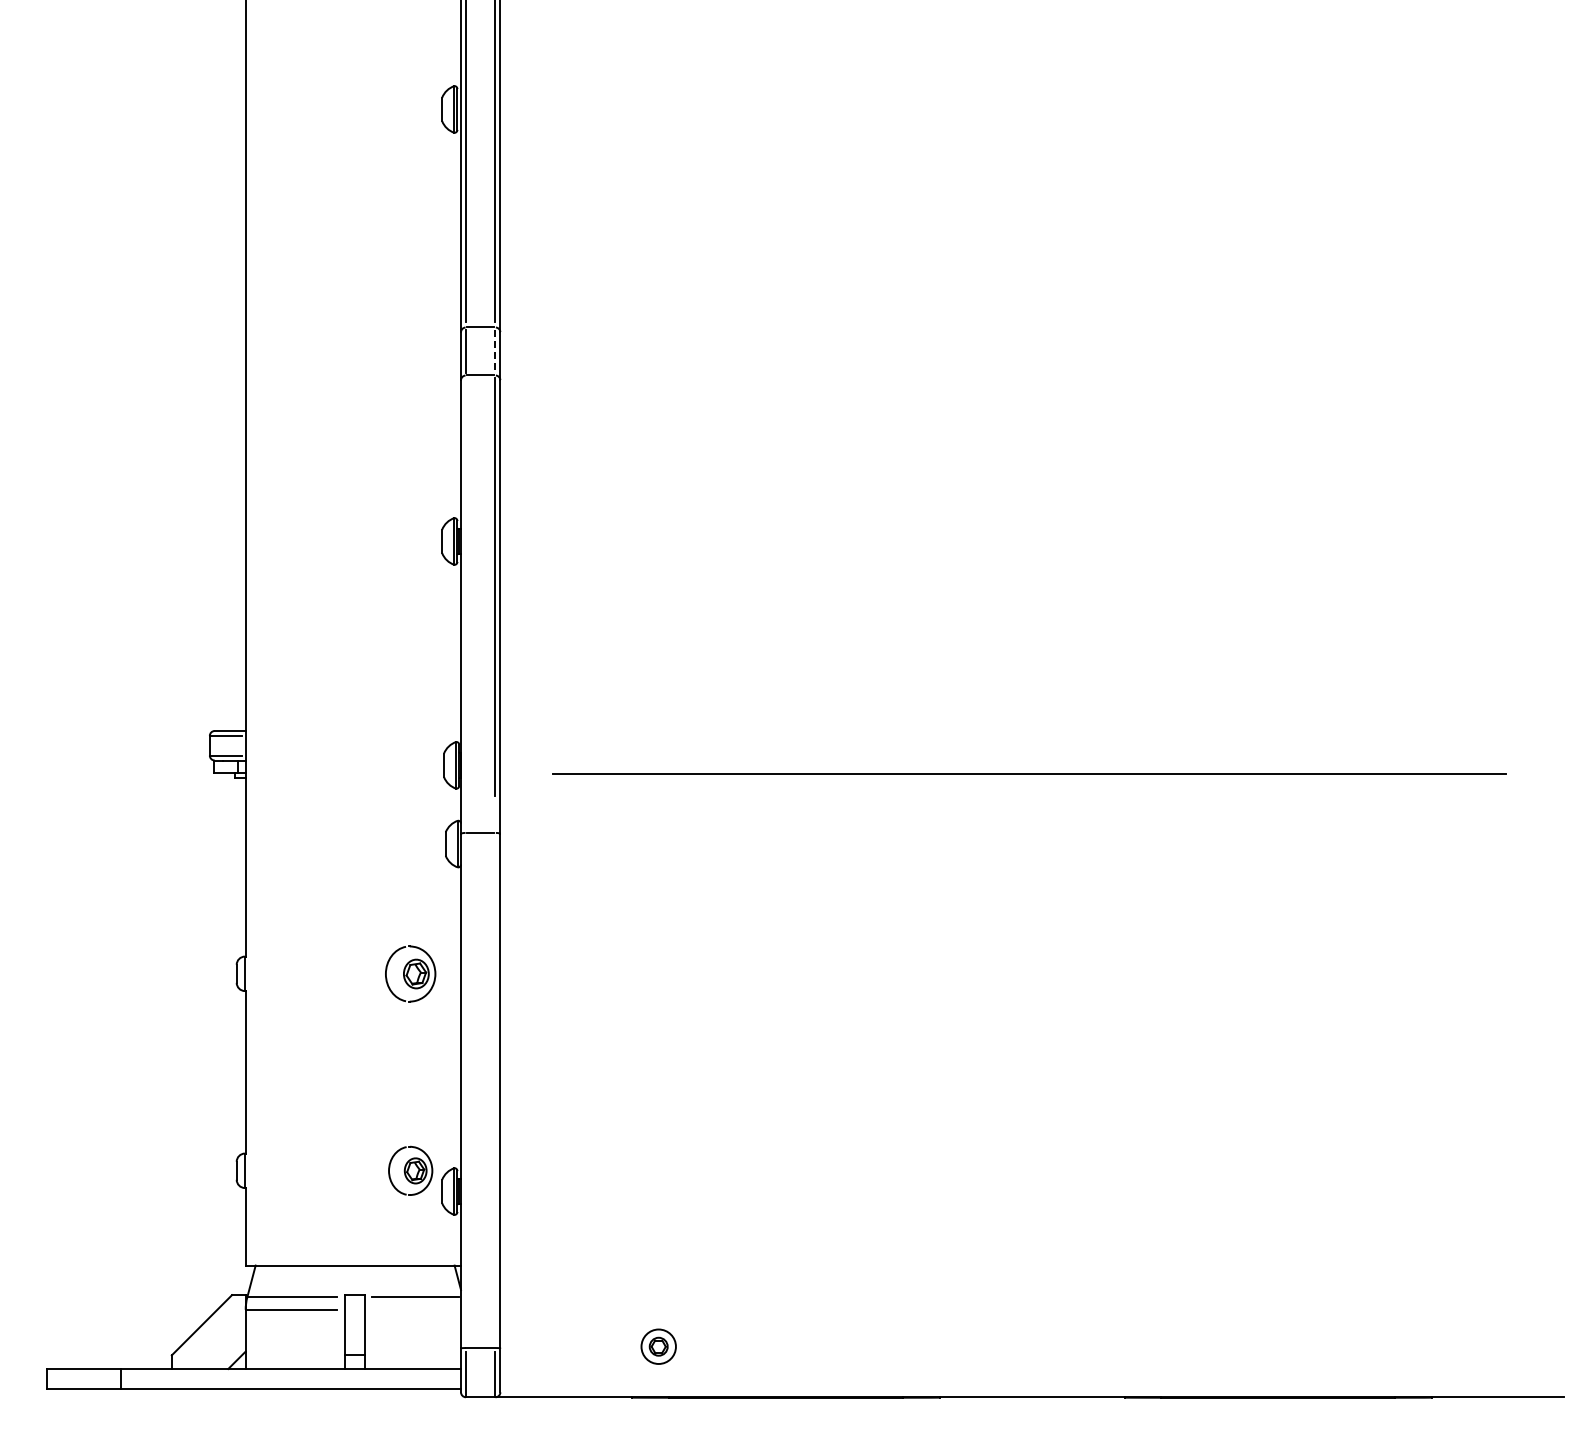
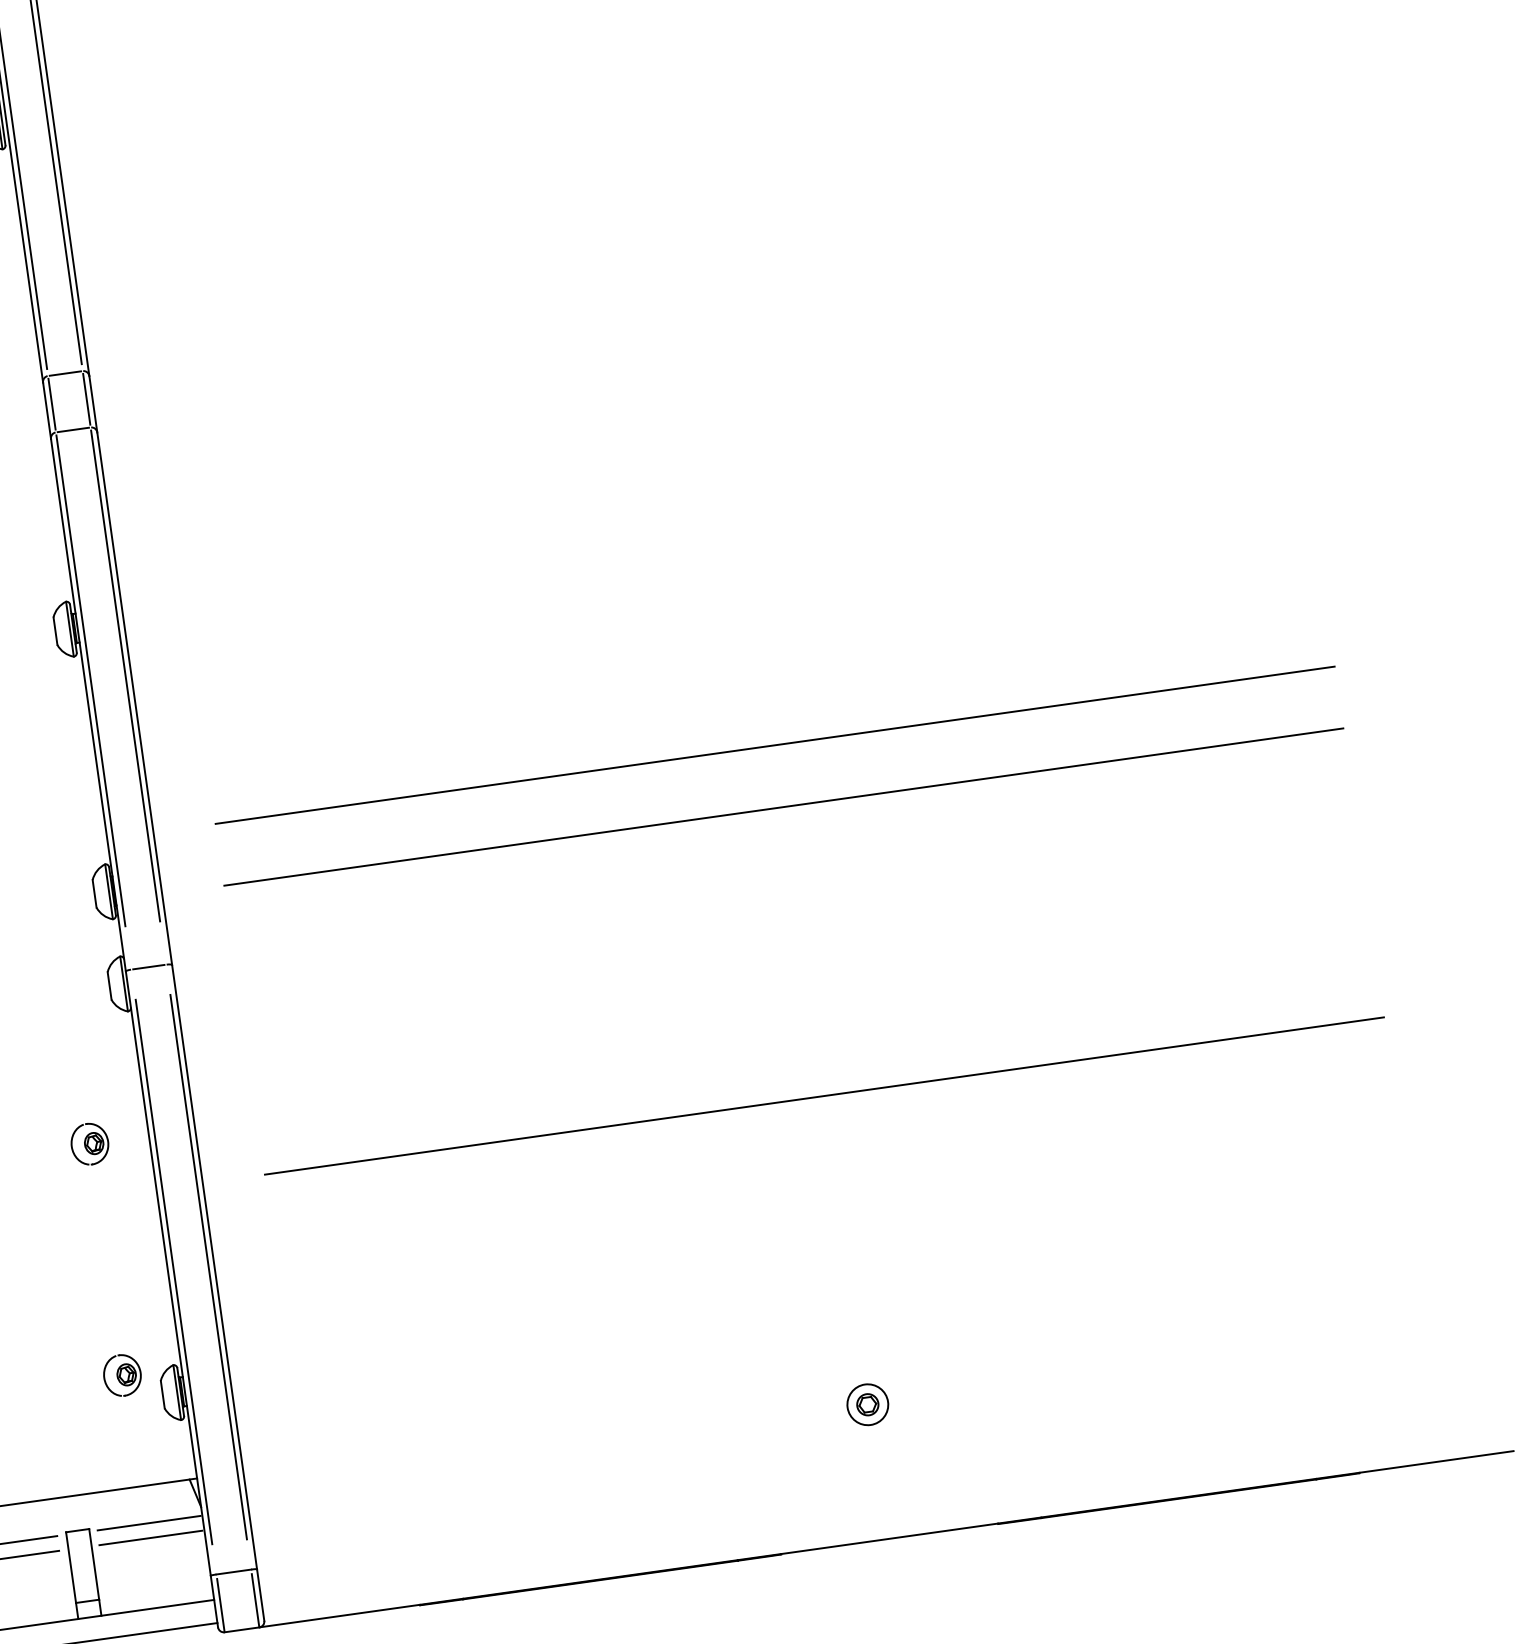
line: (495, 351) -> (86, 399), dashed -> solid
line: (465, 587) -> (90, 681), added
line: (1029, 721) -> (774, 745), added
part: (410, 973) -> (89, 1143), size x0.62
line: (1029, 1019) -> (824, 1095), added
line: (465, 1090) -> (173, 1272), added
line: (495, 1090) -> (208, 1267), added
part: (410, 1170) -> (122, 1375), size x0.71
line: (415, 1309) -> (150, 1537), added
part: (658, 1346) -> (867, 1404), moved

